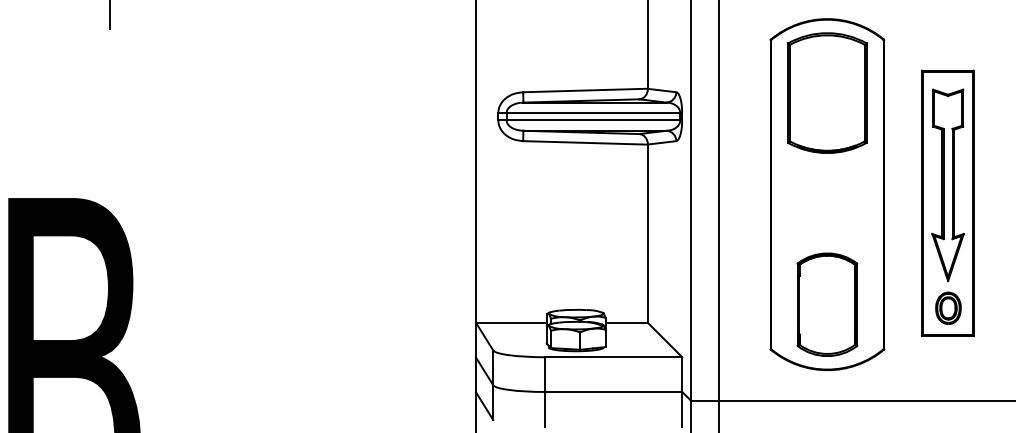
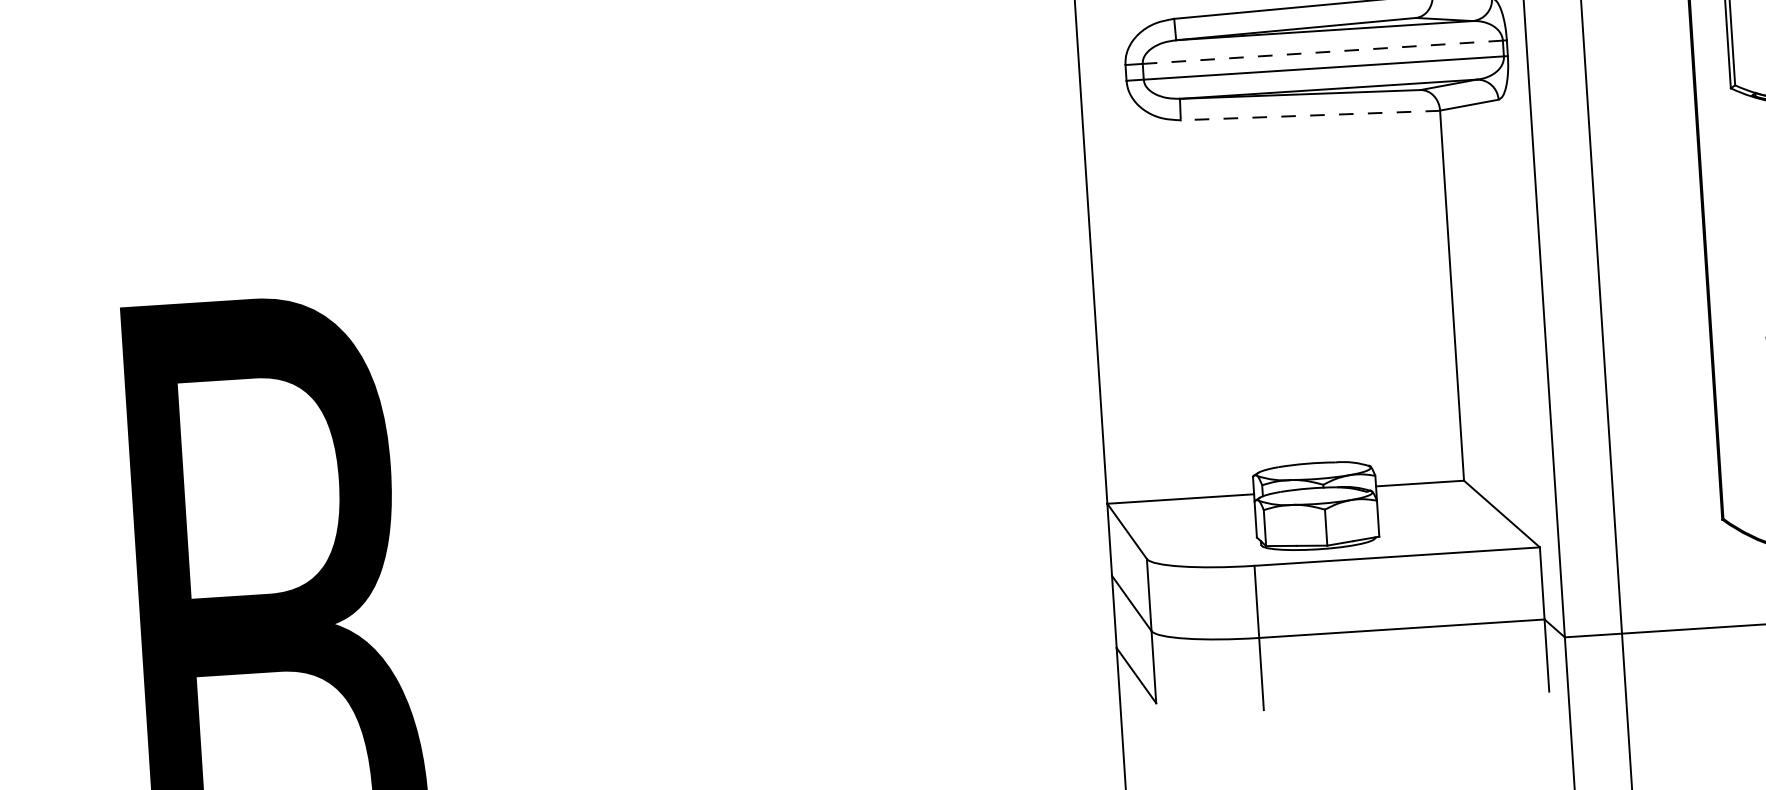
line: (593, 112) -> (1322, 51), solid -> dashed
line: (585, 142) -> (1310, 114), solid -> dashed

